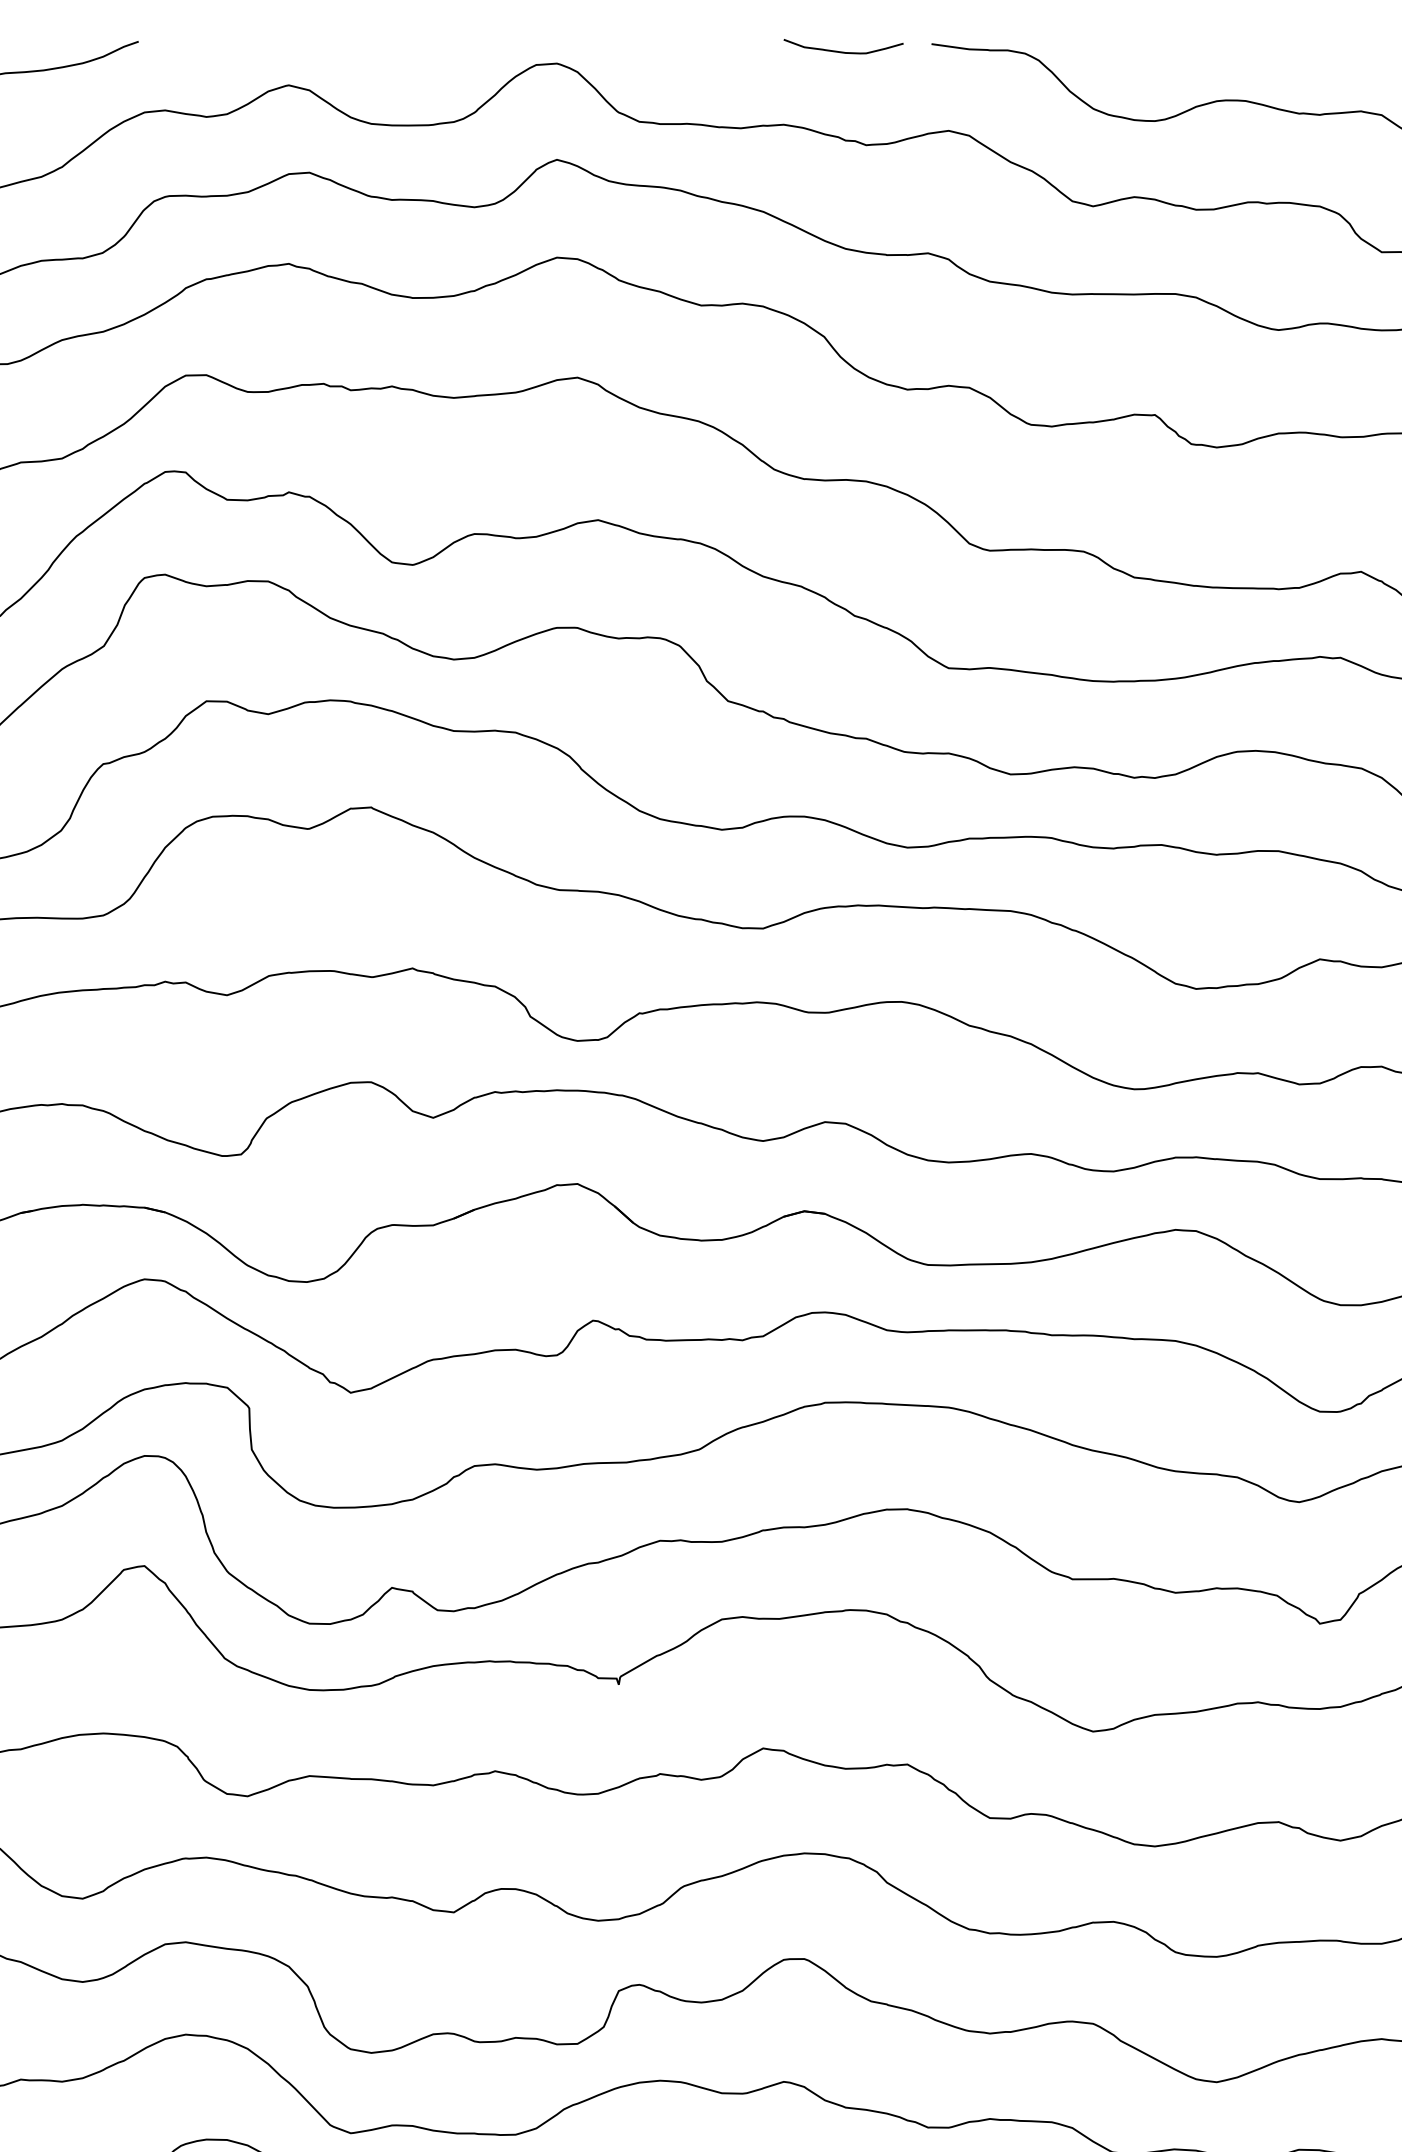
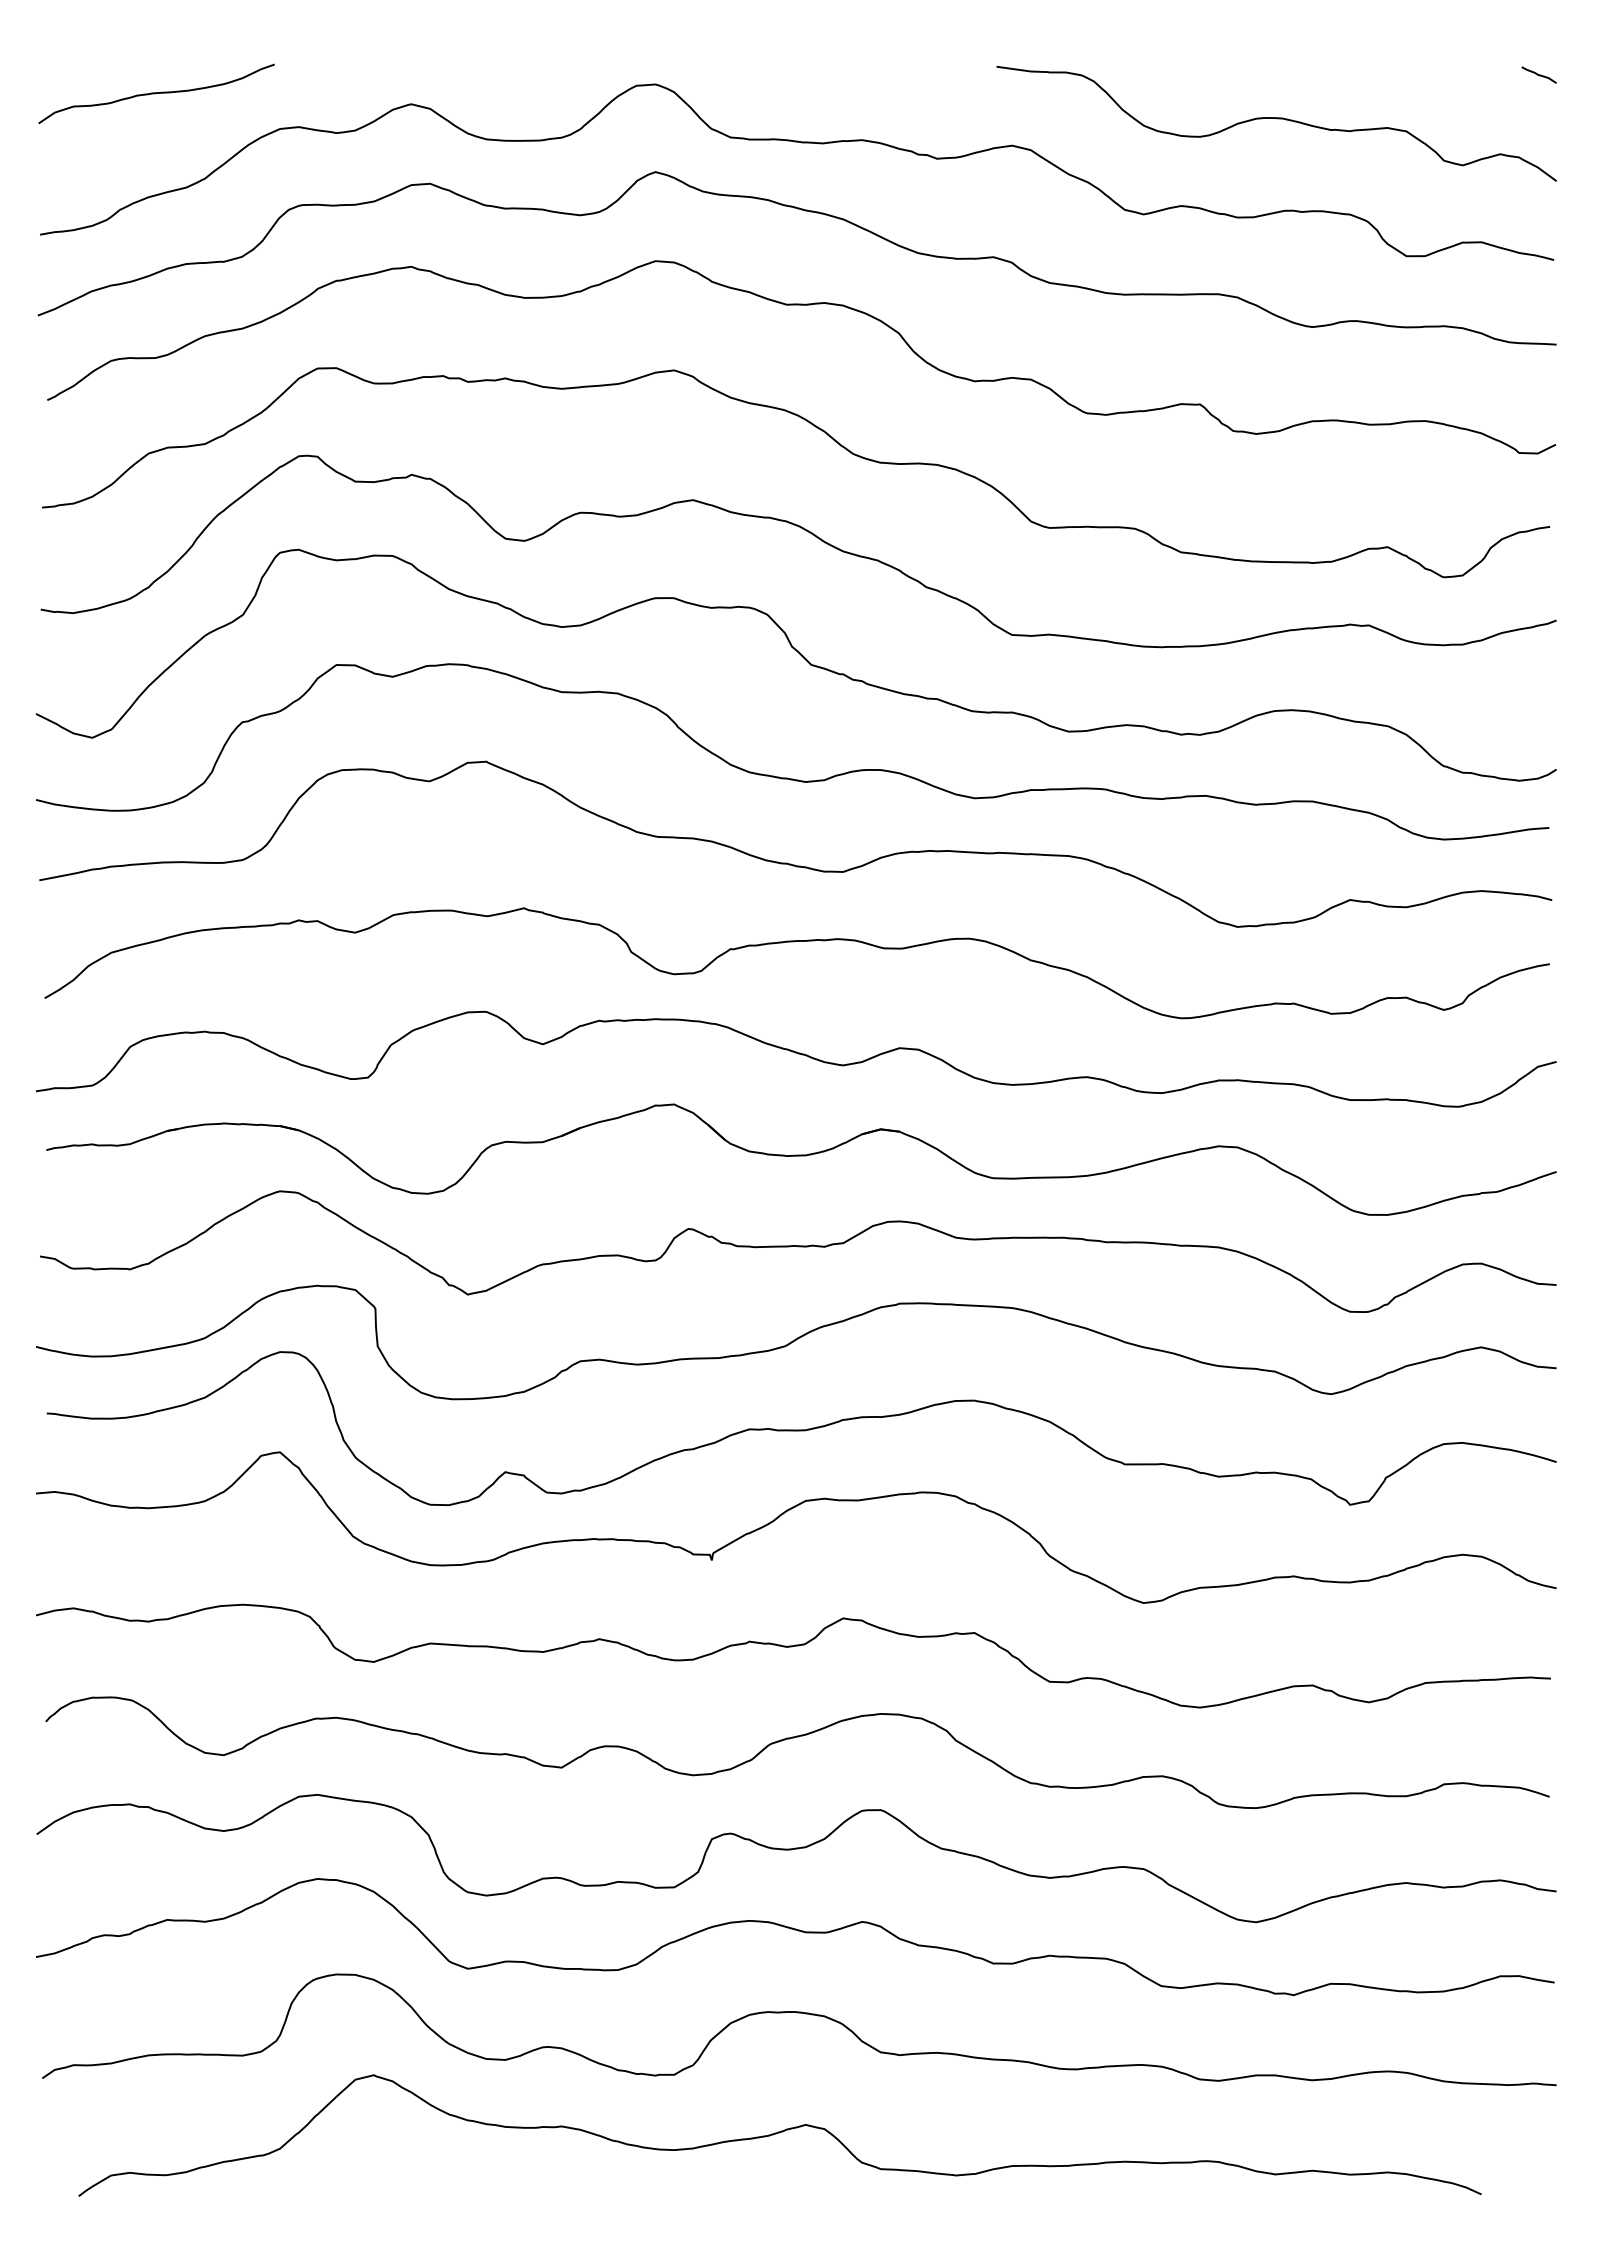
curve: (843, 51) -> (916, 73), removed

